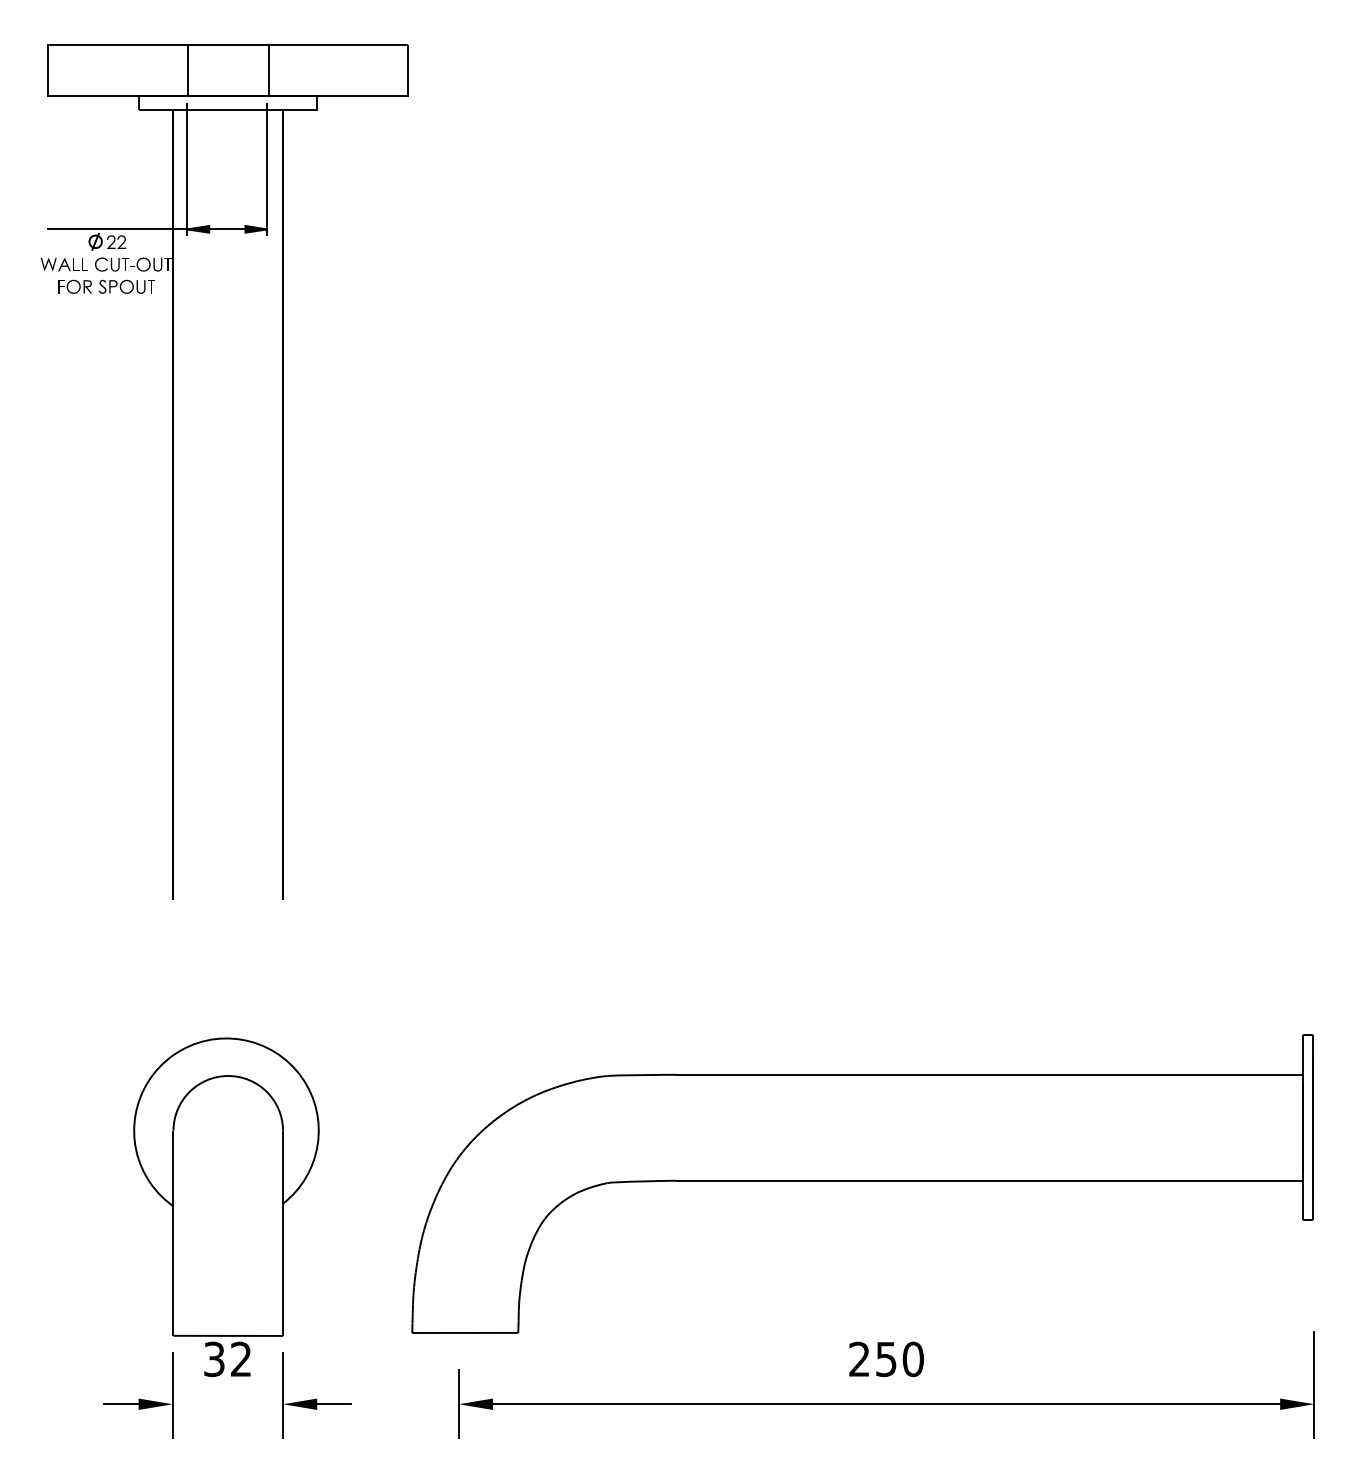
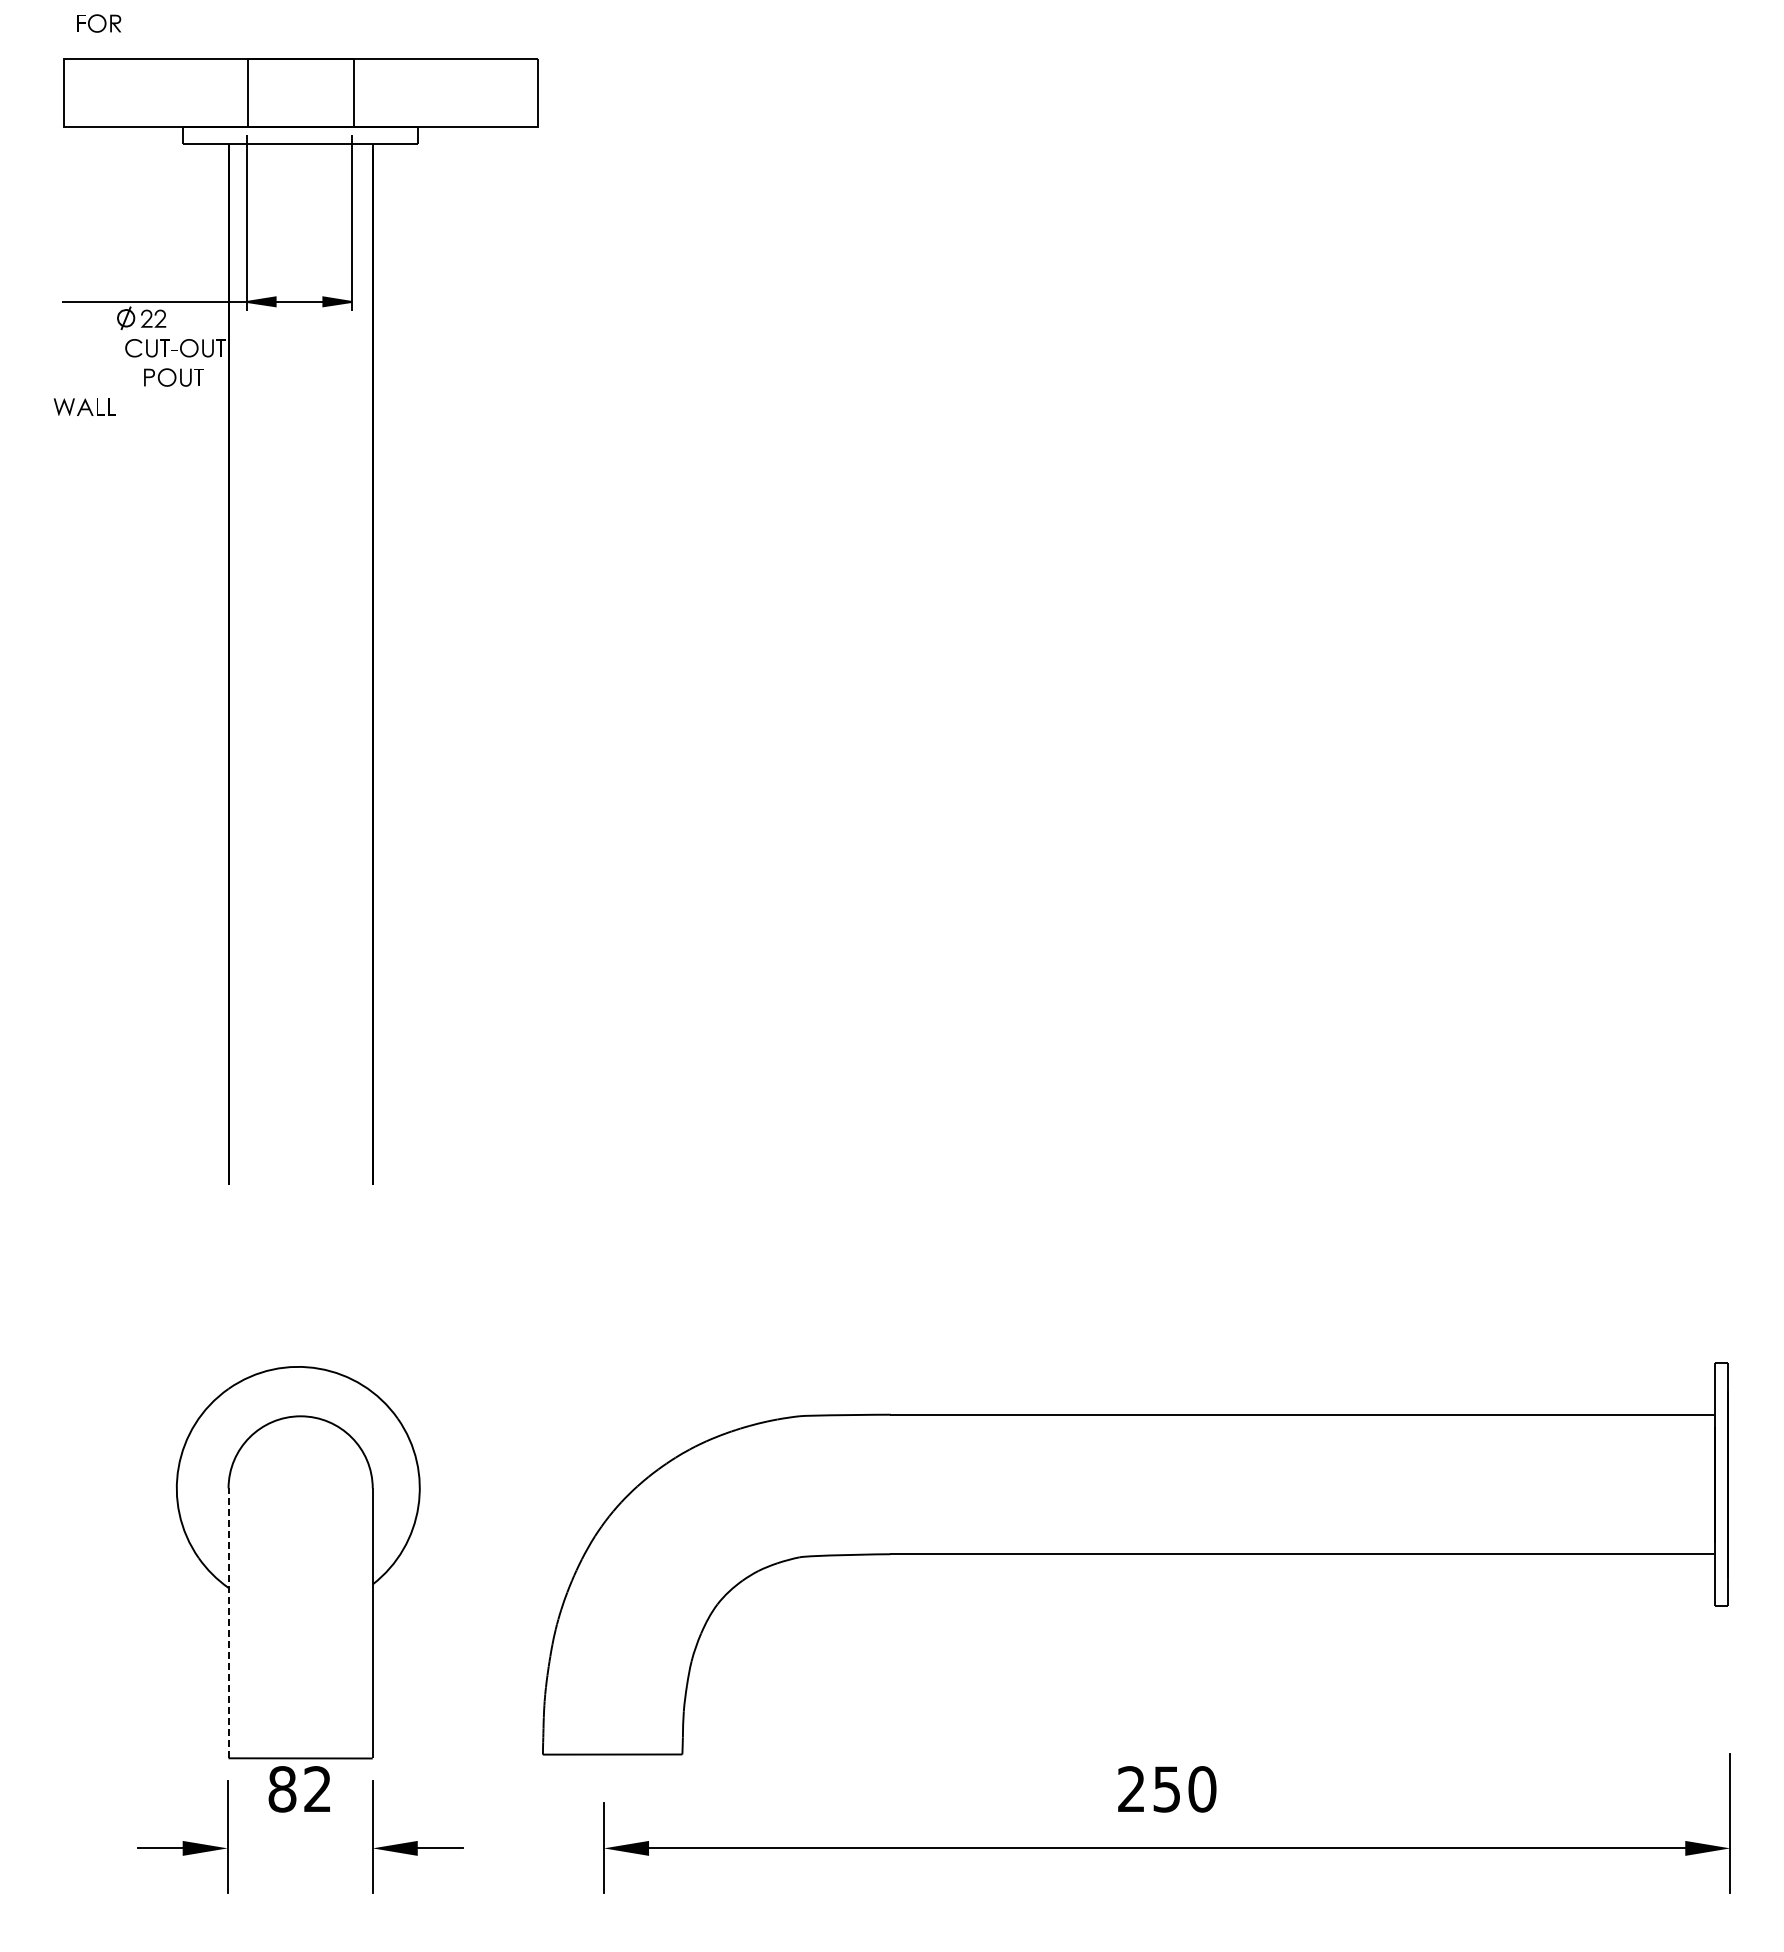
part: (64, 264) -> (84, 406), moved
part: (75, 286) -> (99, 23), moved
fill: (102, 286) -> (135, 377), removed
line: (173, 1232) -> (228, 1622), solid -> dashed
text: (214, 1359) -> (282, 1789), 32 -> 82

